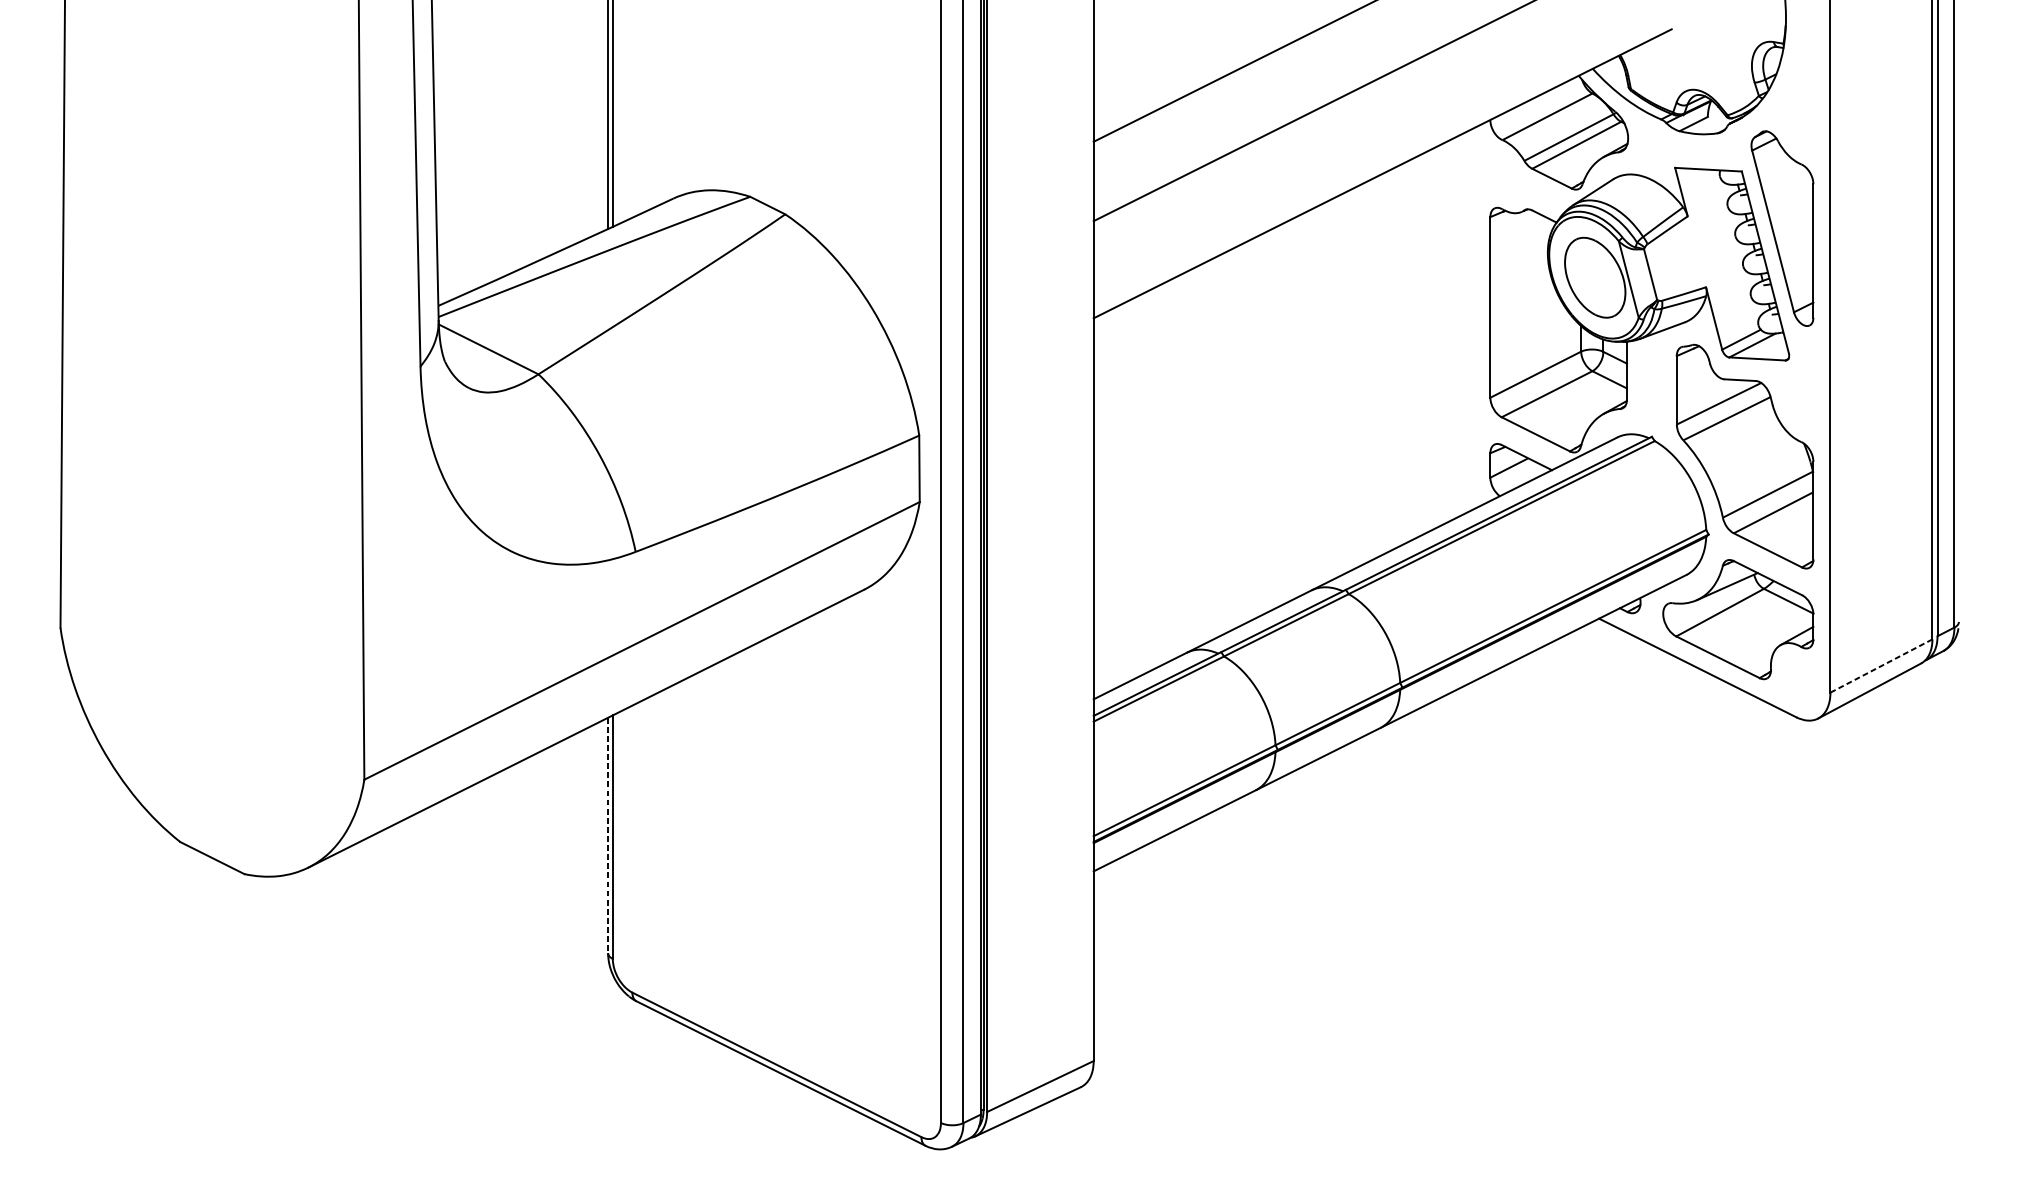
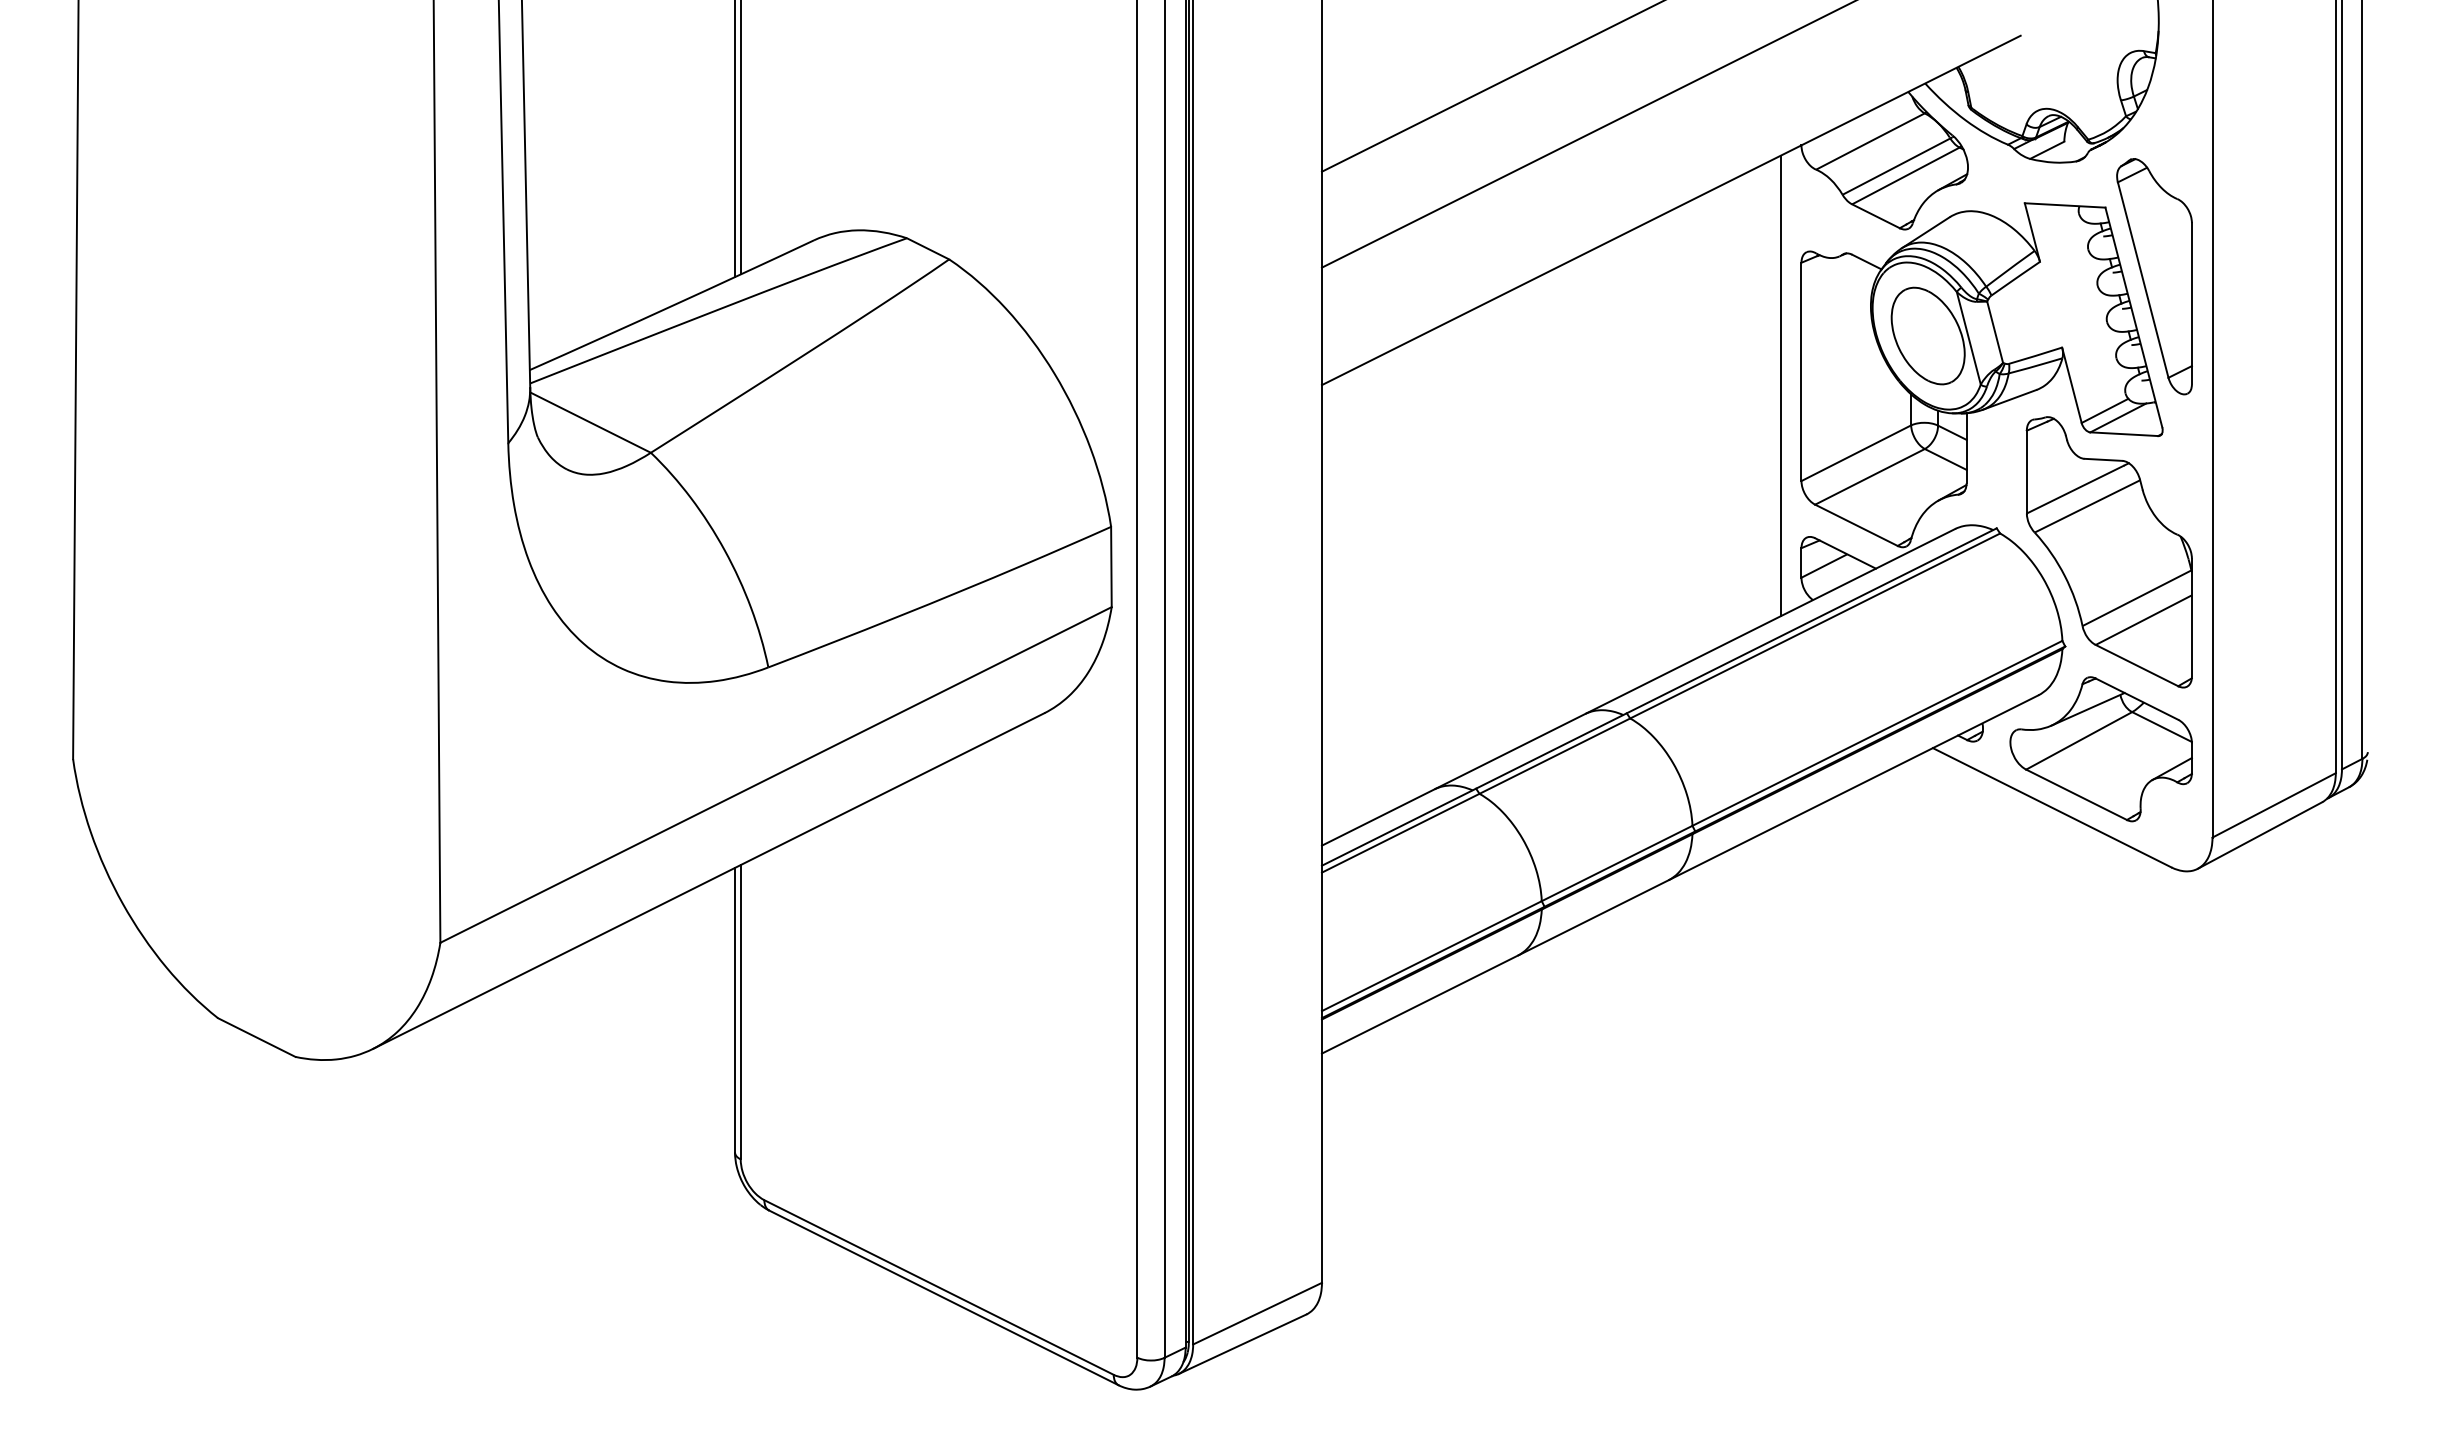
line: (1473, 318) -> (1780, 385), added
line: (1881, 666) -> (2274, 805), dashed -> solid
line: (608, 835) -> (735, 1010), dashed -> solid

